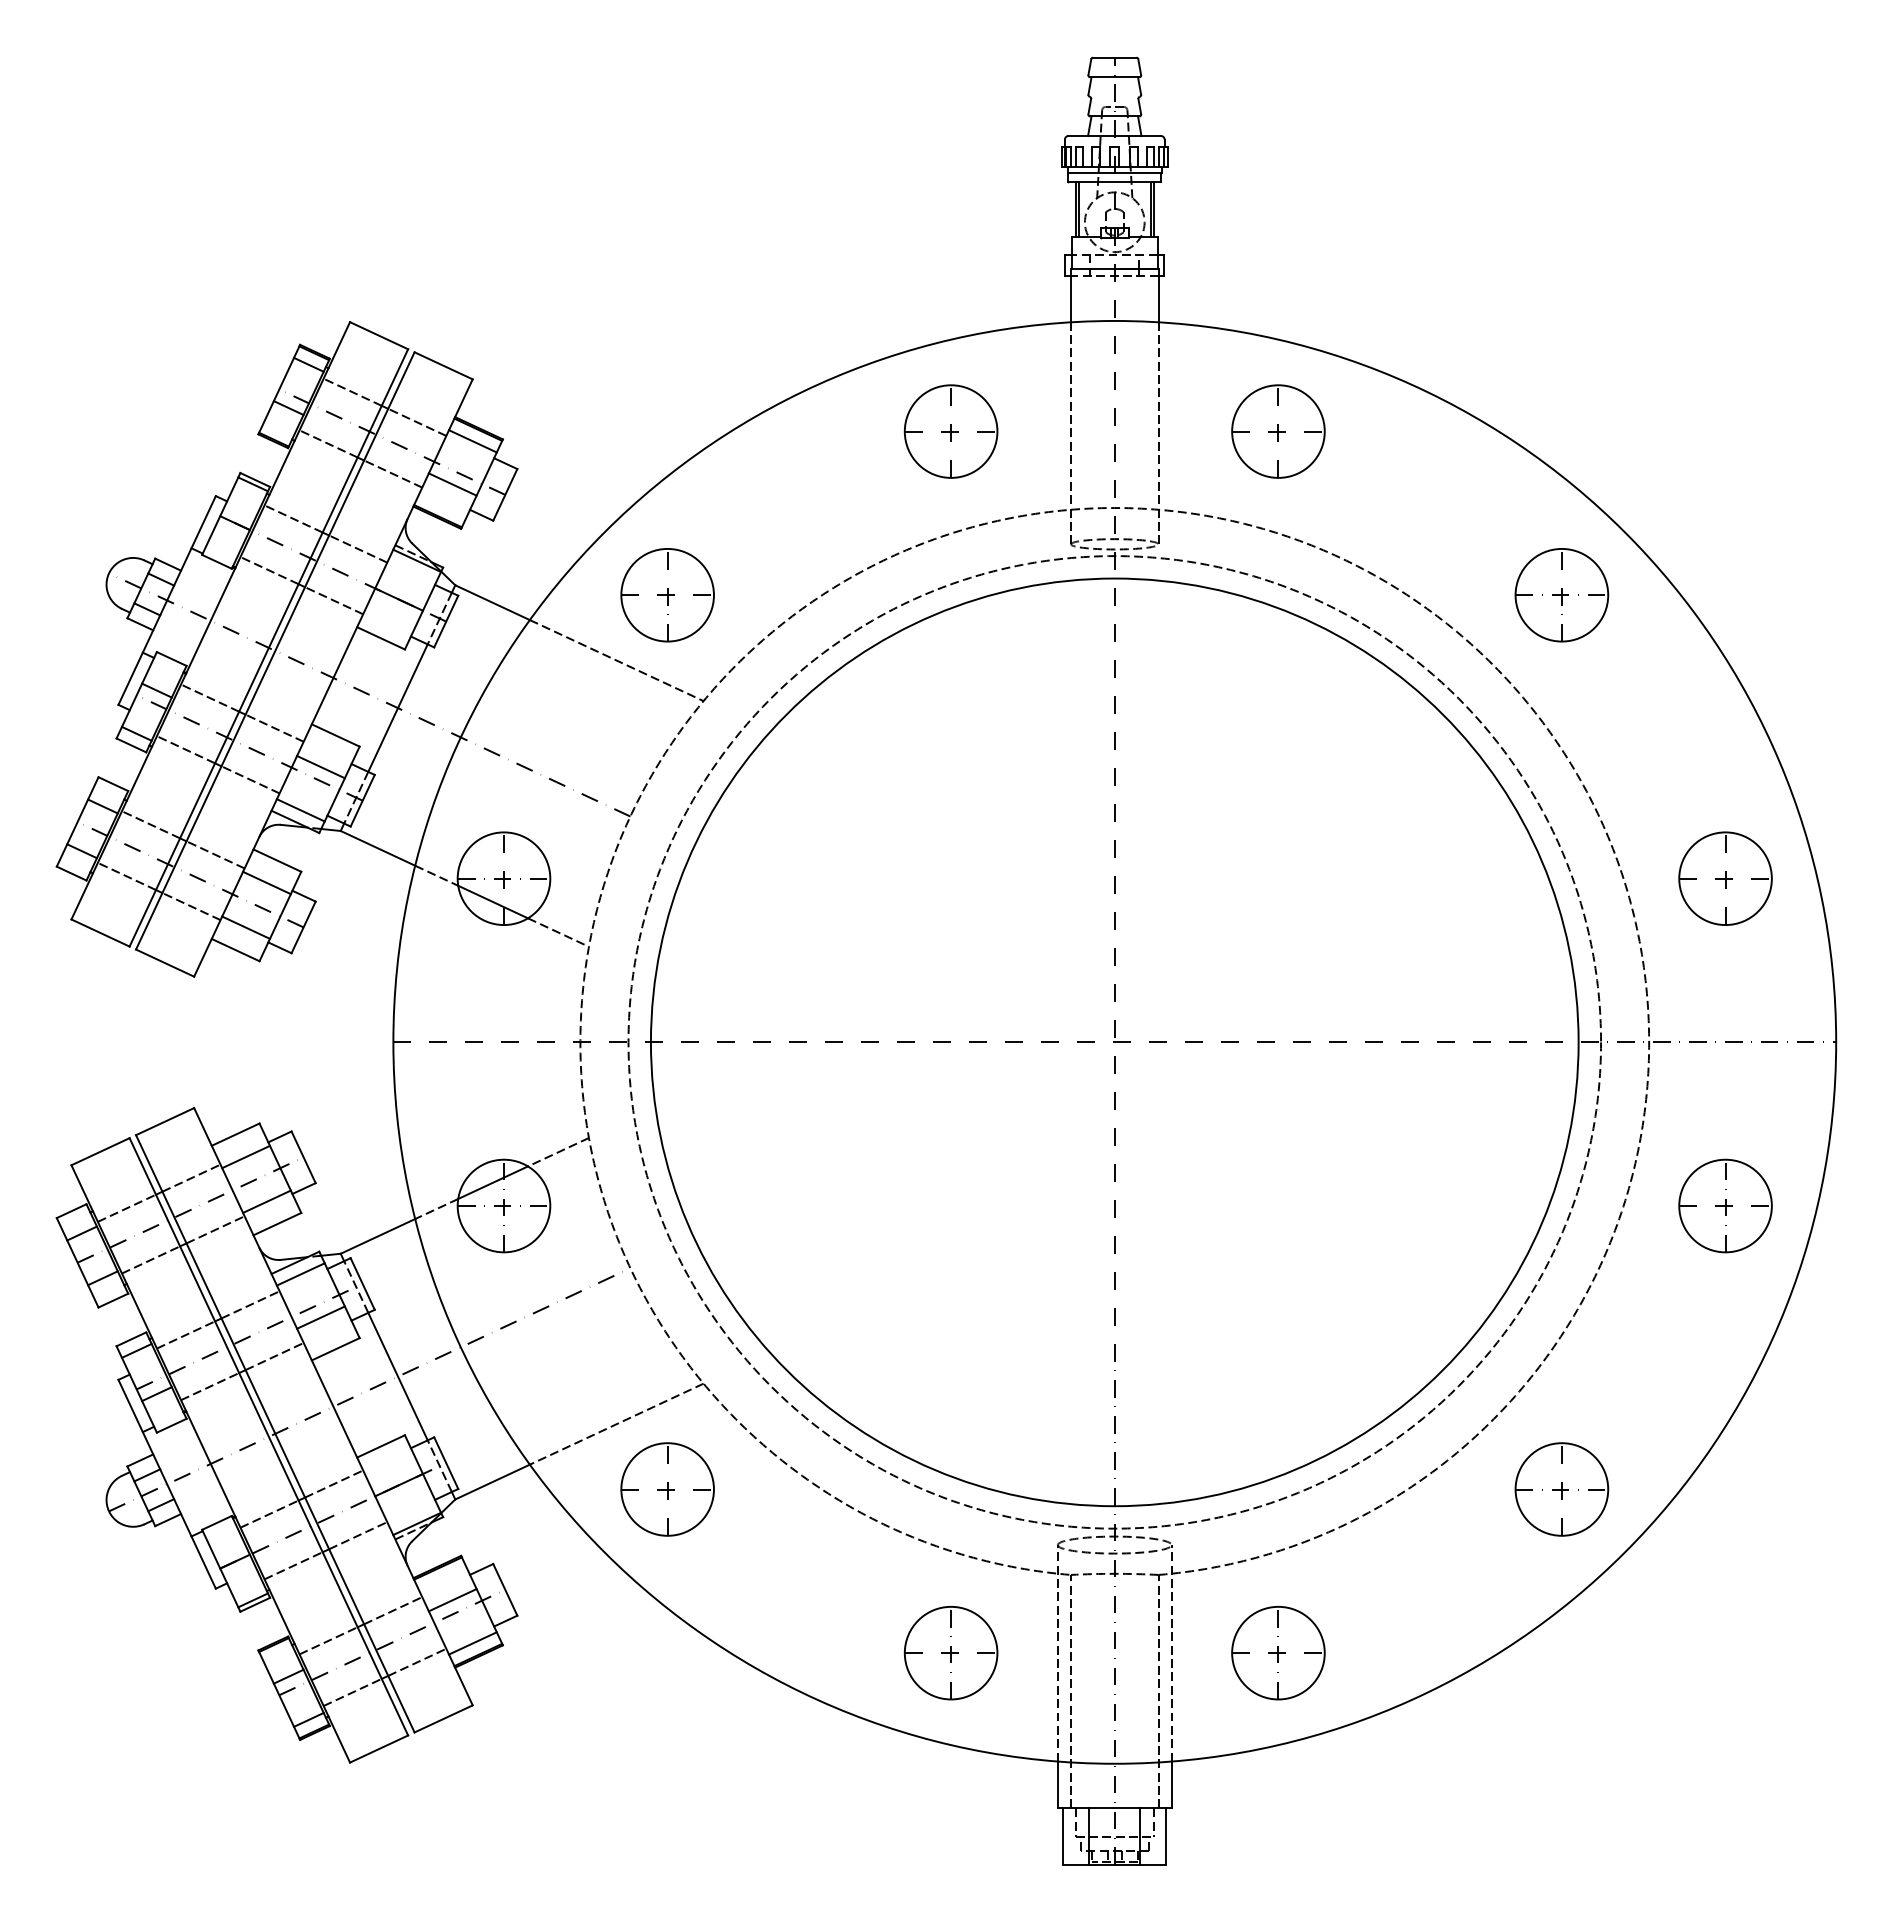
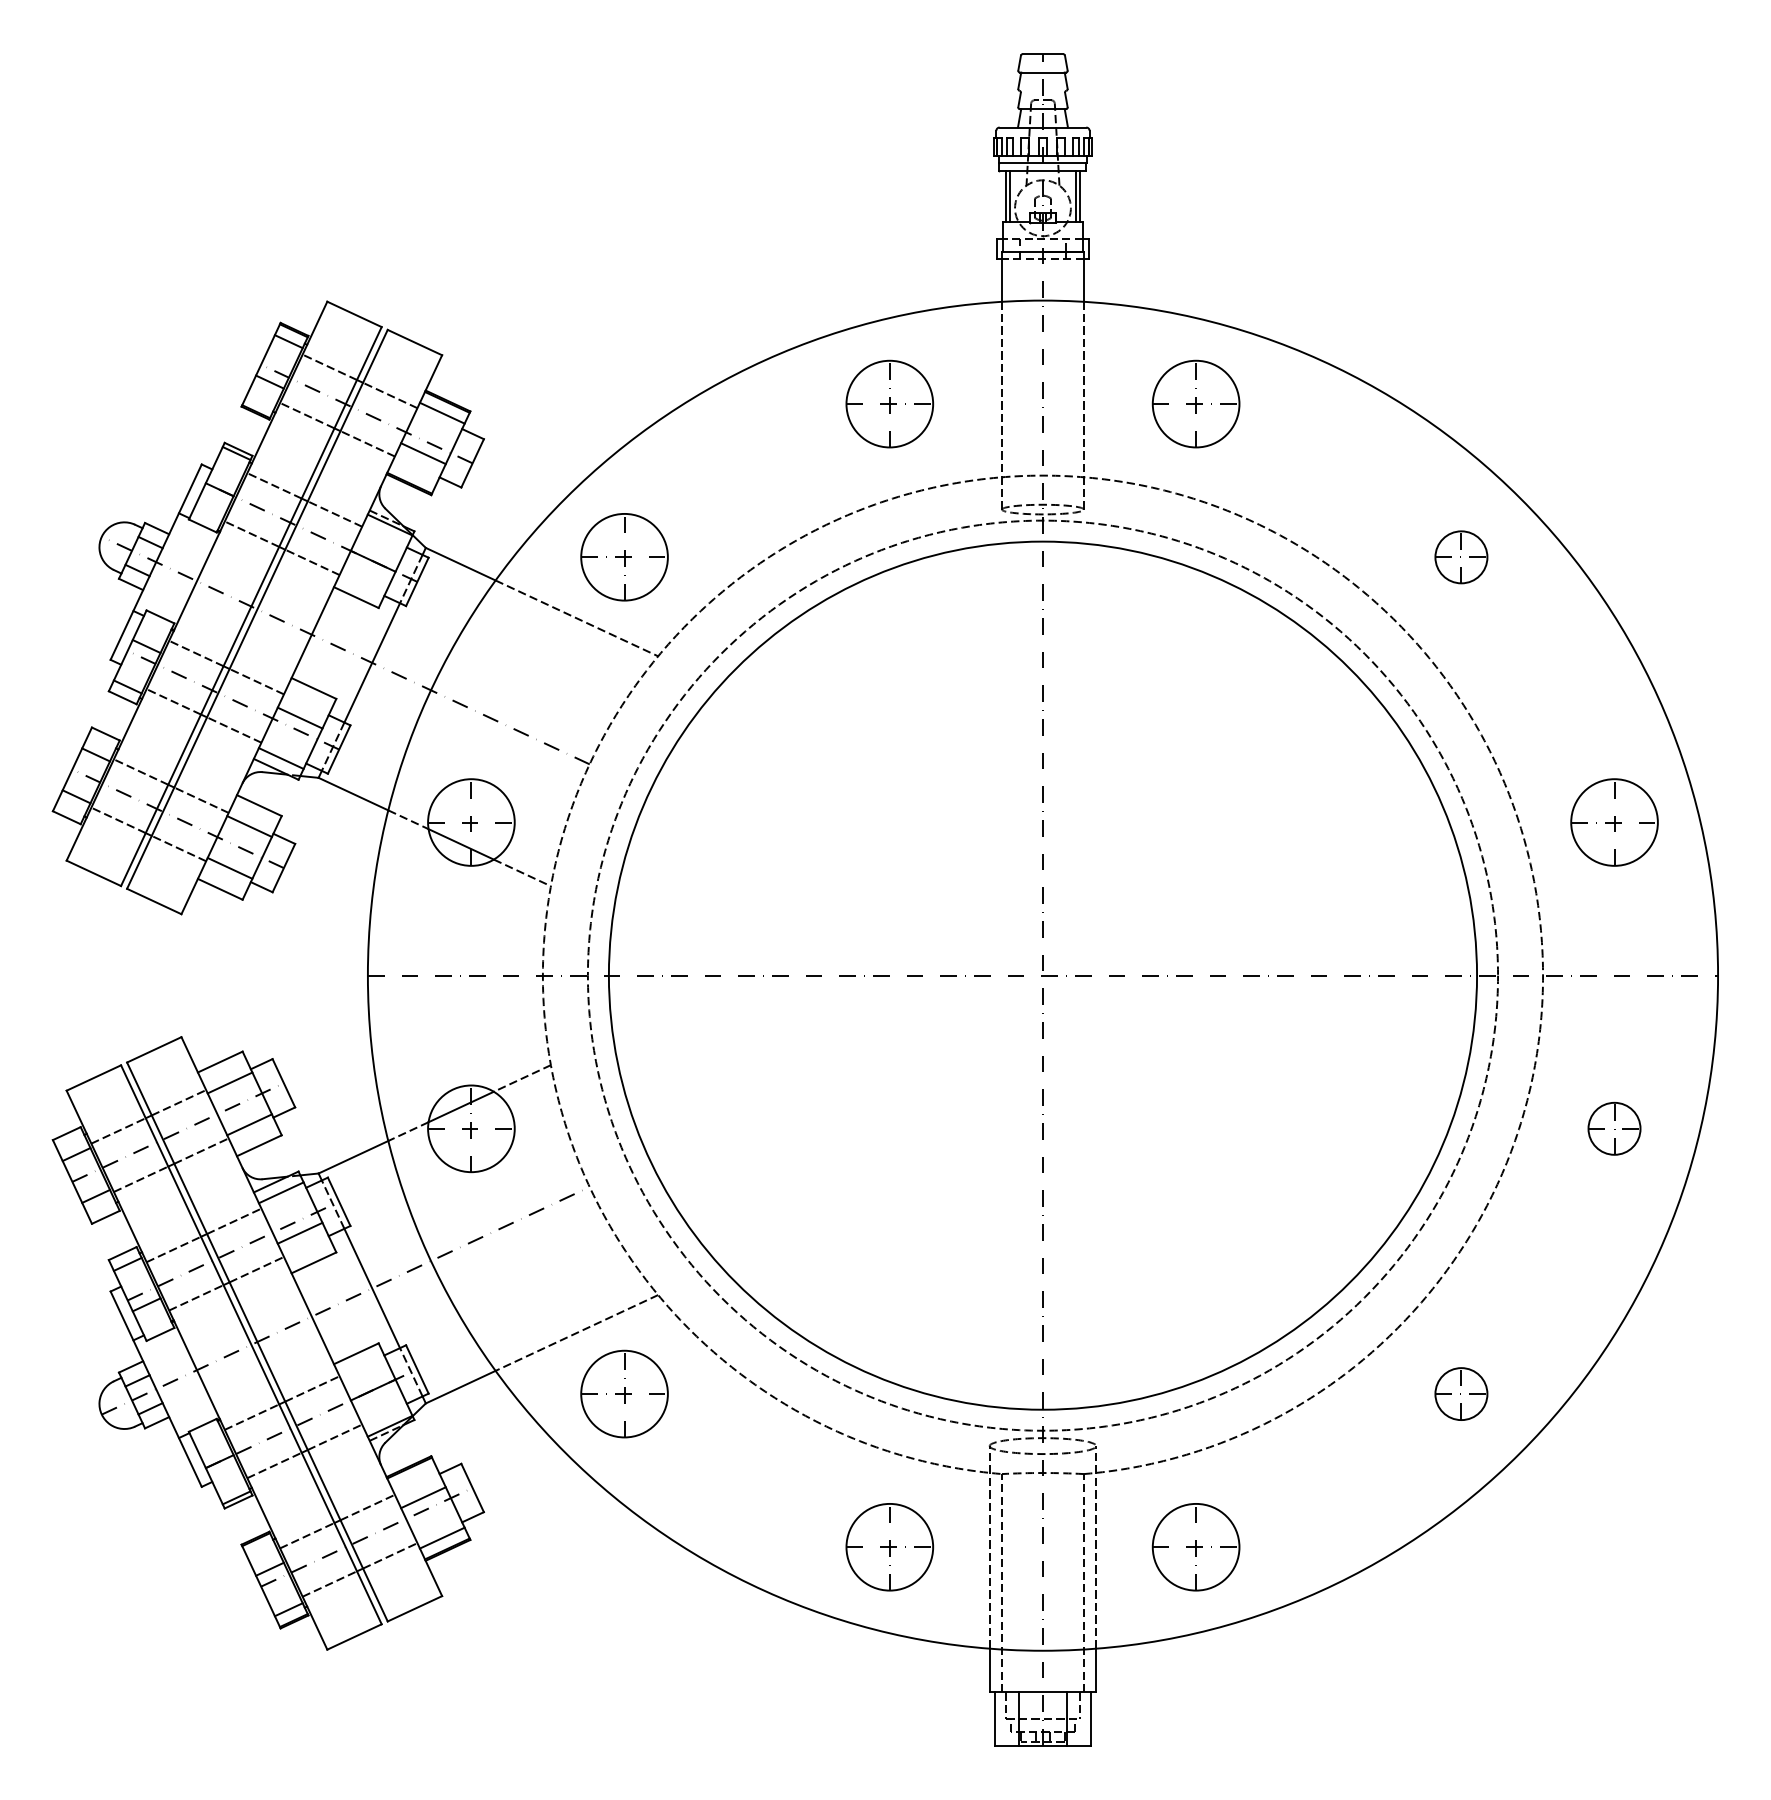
part: (1561, 595) -> (1461, 557), size x0.6
part: (1725, 1205) -> (1614, 1128), size x0.6
part: (1561, 1489) -> (1461, 1394), size x0.6

